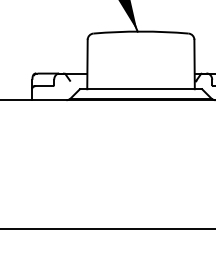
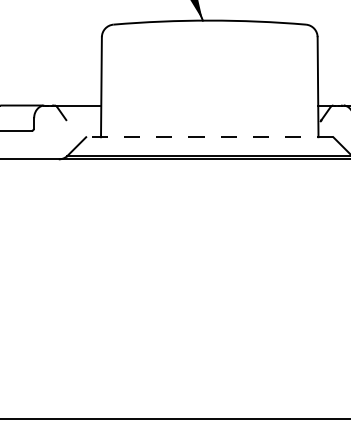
line: (140, 89) -> (208, 137), solid -> dashed

